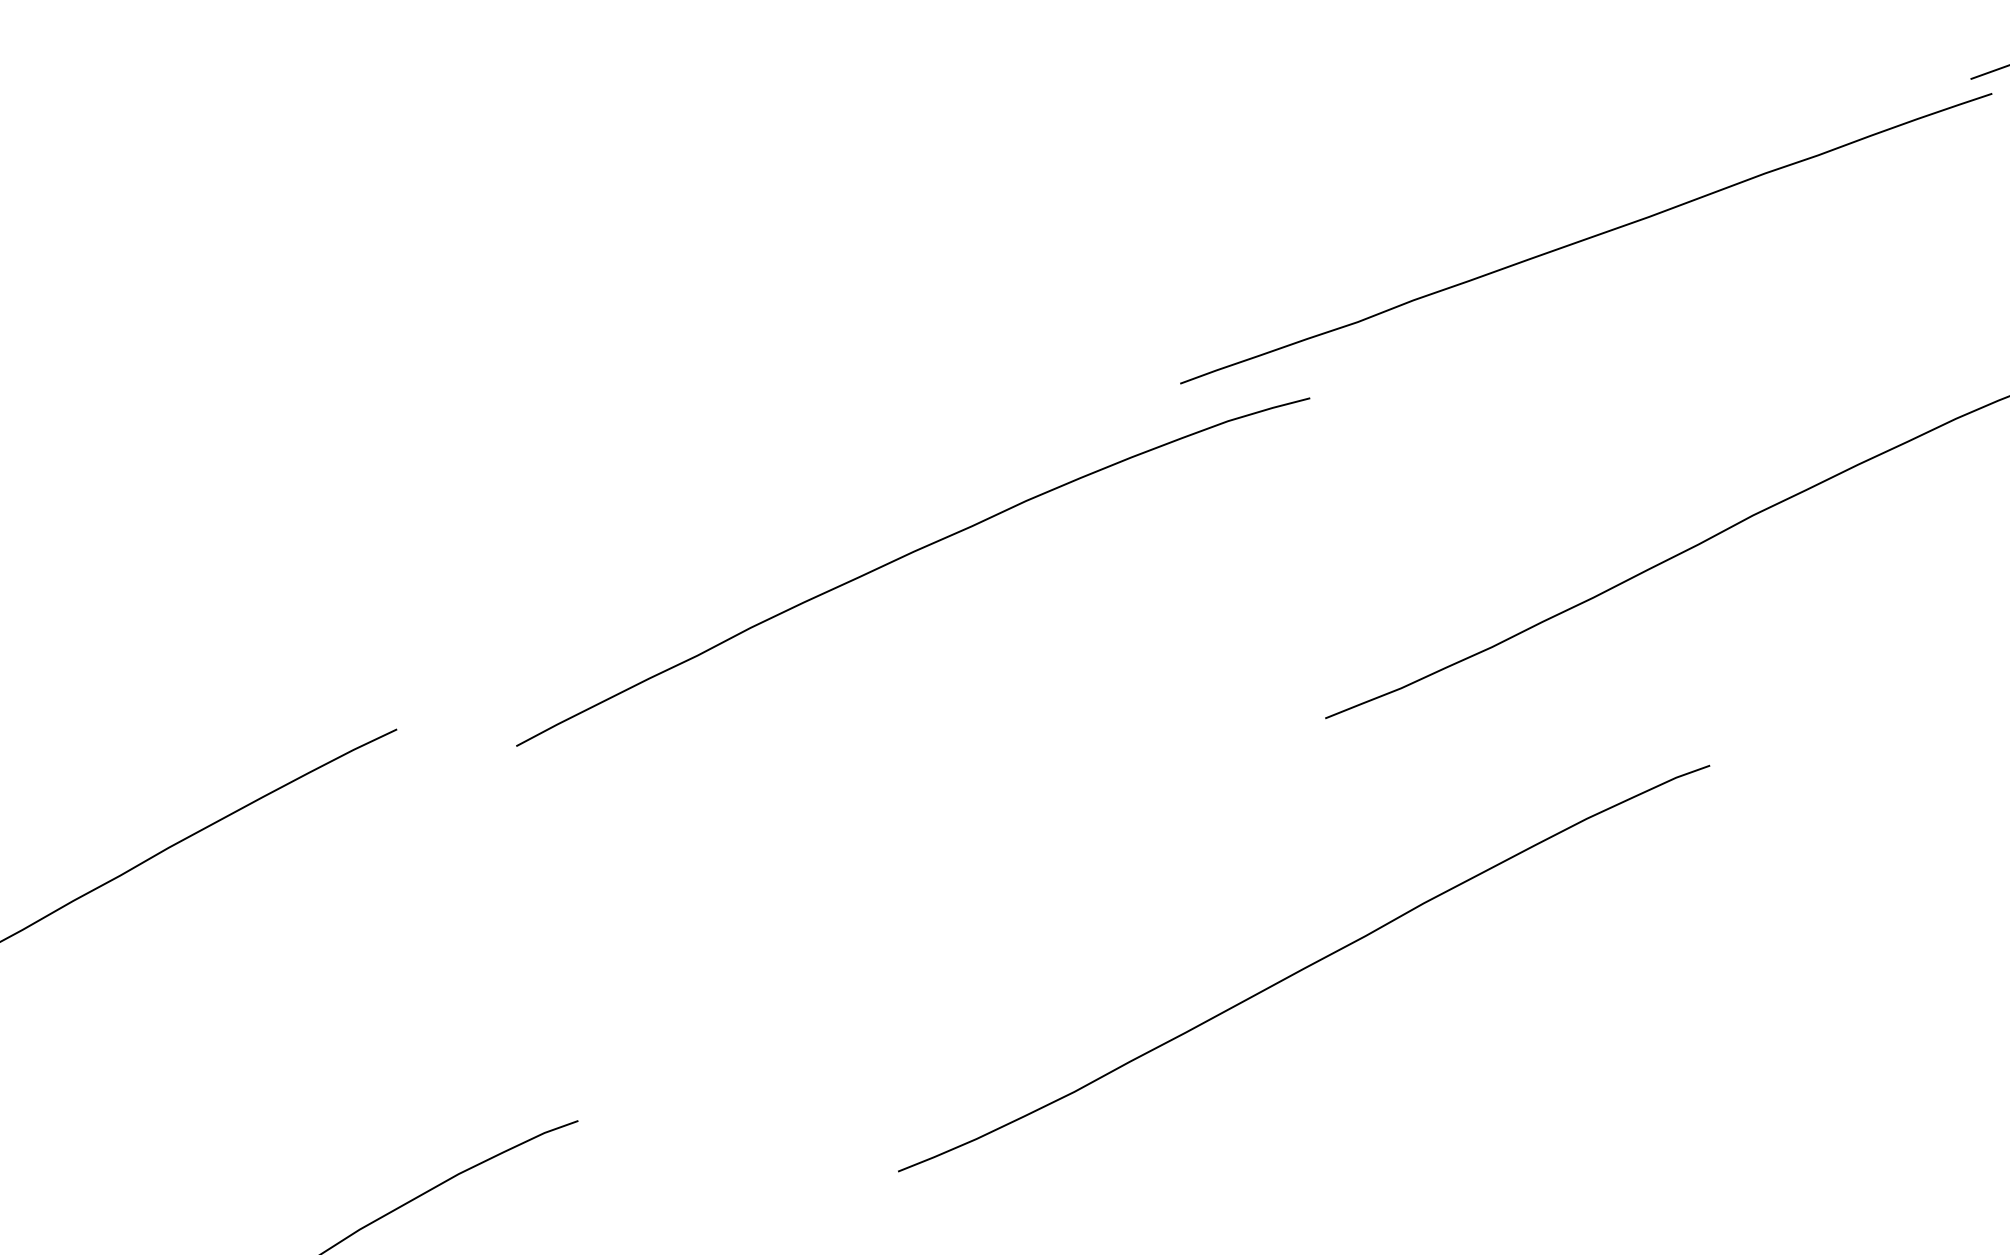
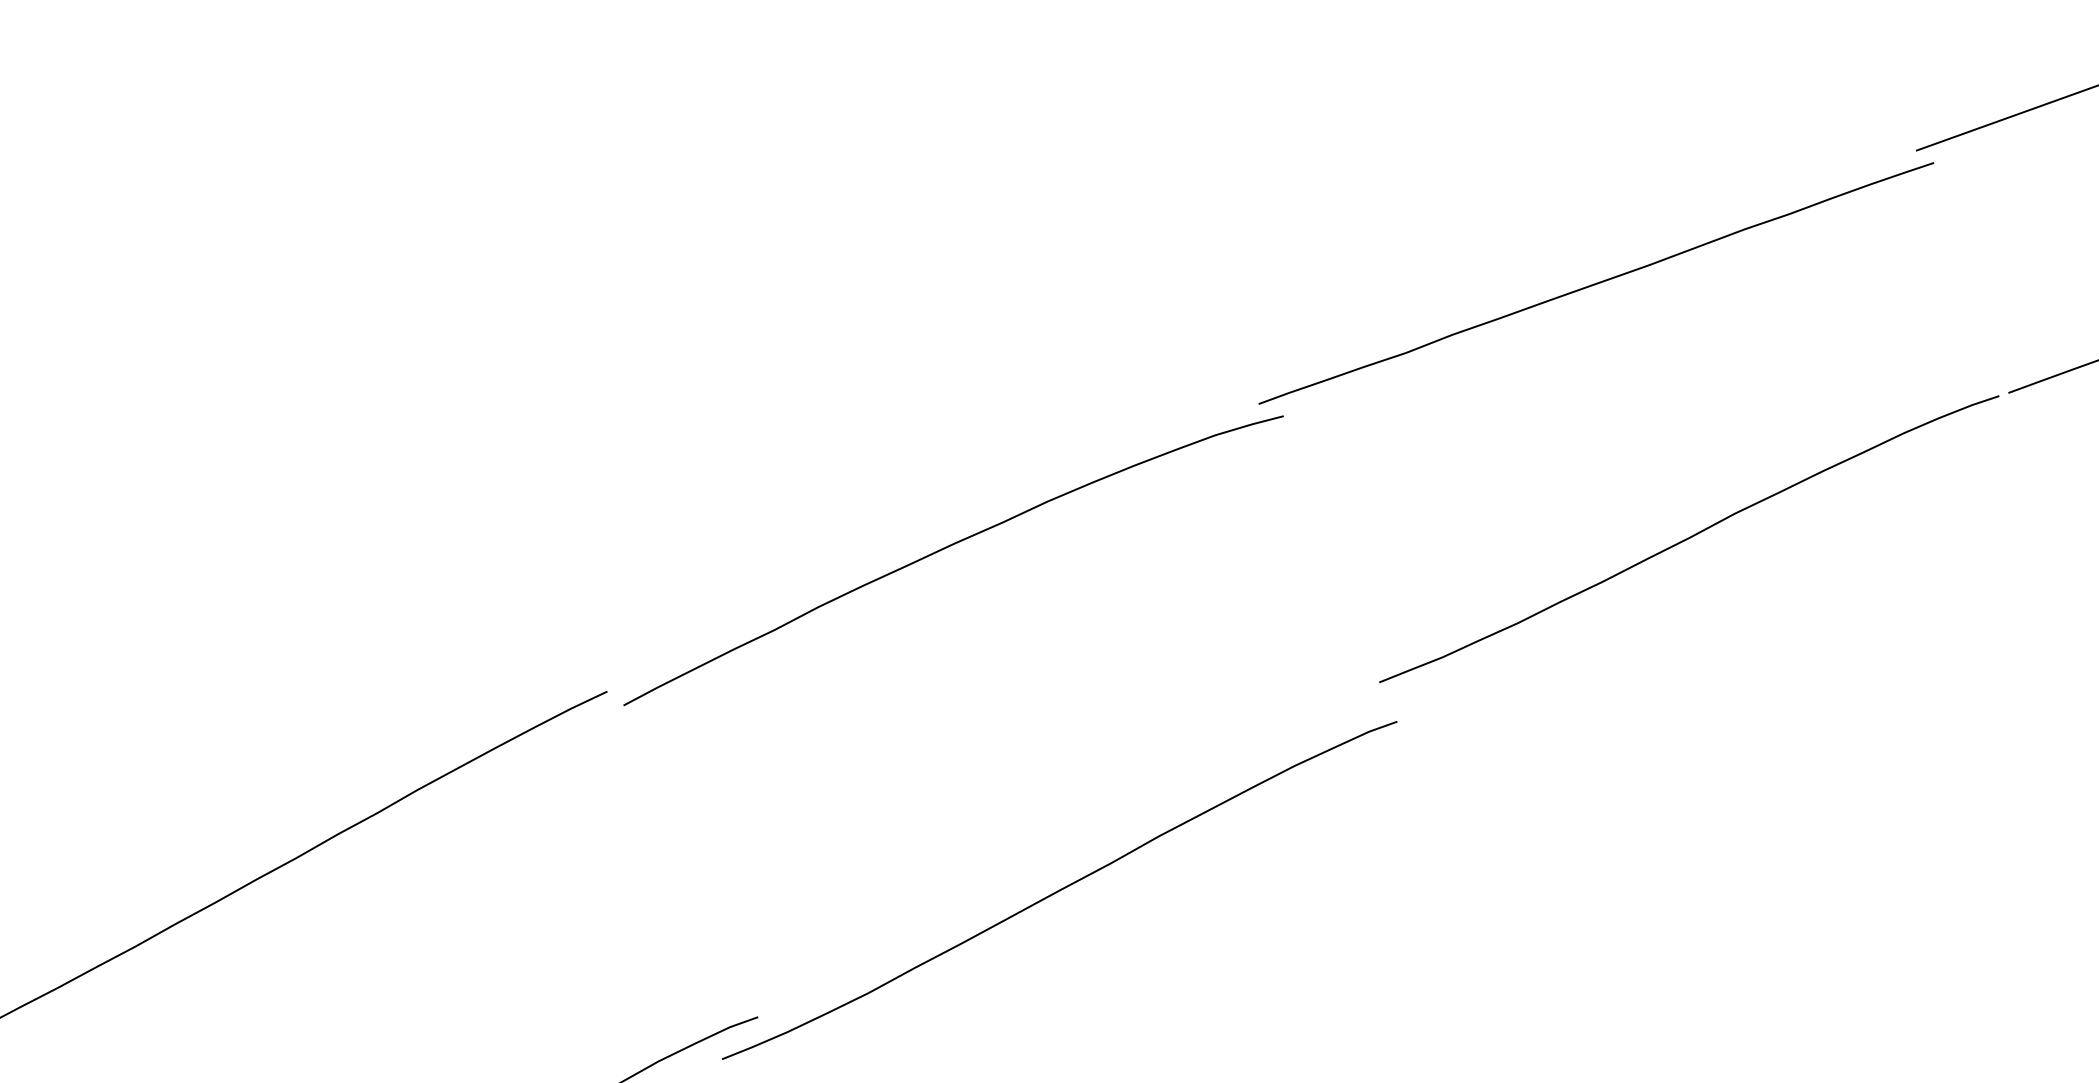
curve: (904, 557) -> (946, 548), moved
curve: (1303, 968) -> (1059, 890), moved

